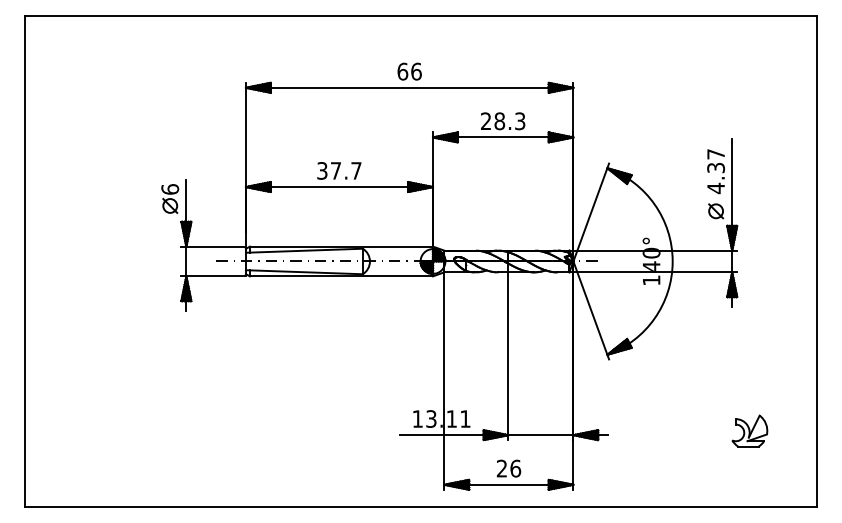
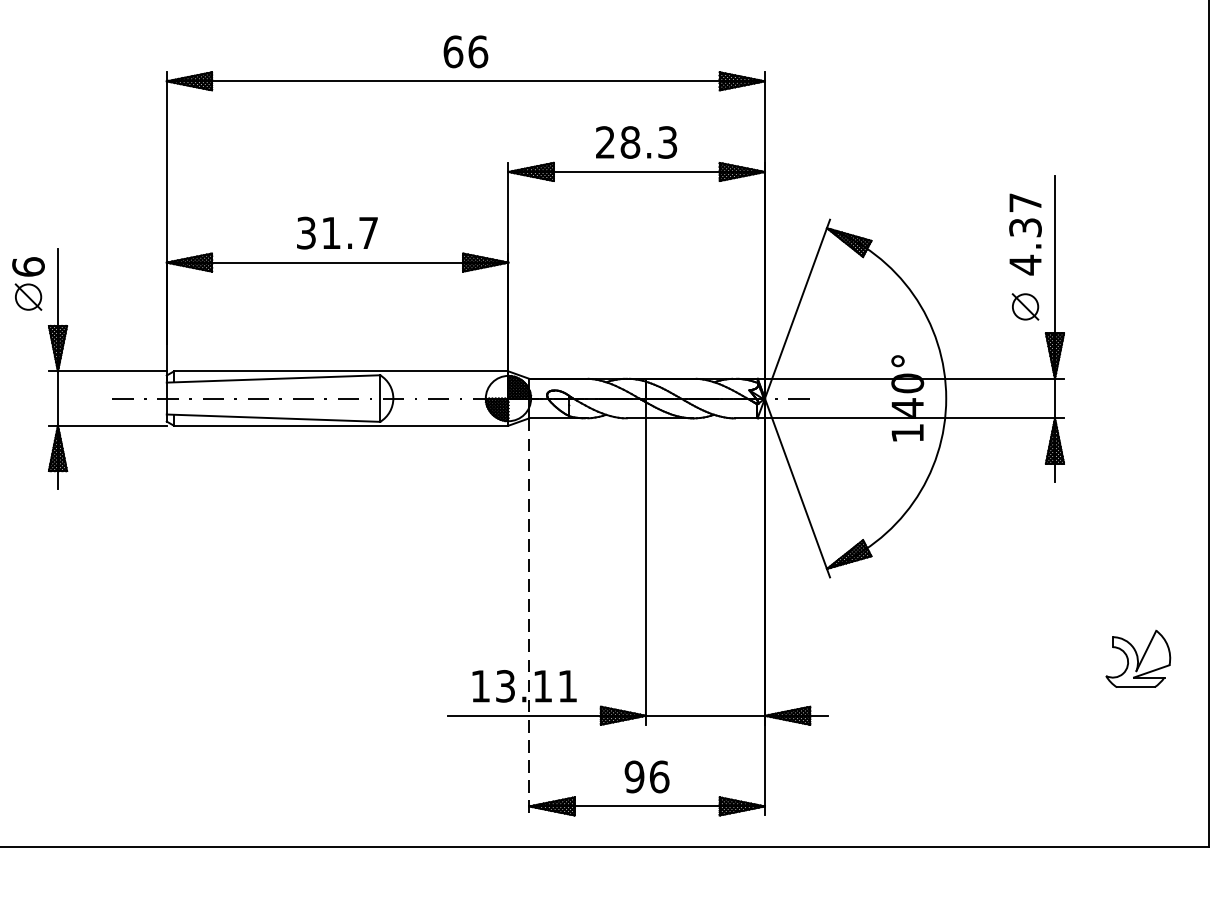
text: (335, 170) -> (330, 232), 37.7 -> 31.7
line: (444, 381) -> (529, 617), solid -> dashed
part: (749, 430) -> (1137, 657), moved
text: (501, 468) -> (633, 776), 26 -> 96

